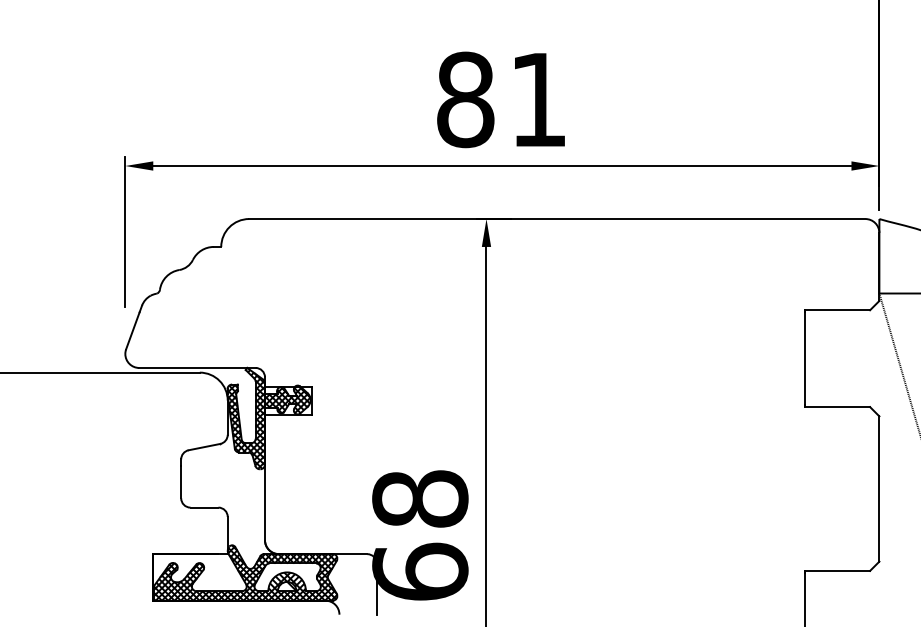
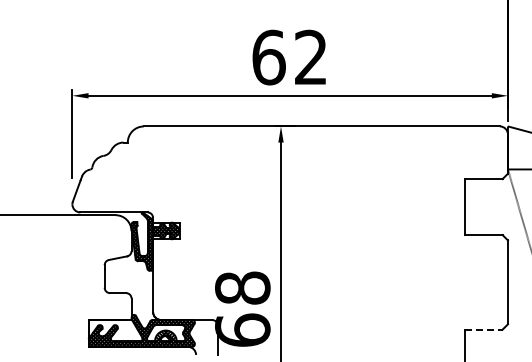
text: (501, 99) -> (289, 57), 81 -> 62
line: (837, 570) -> (483, 329), solid -> dashed

